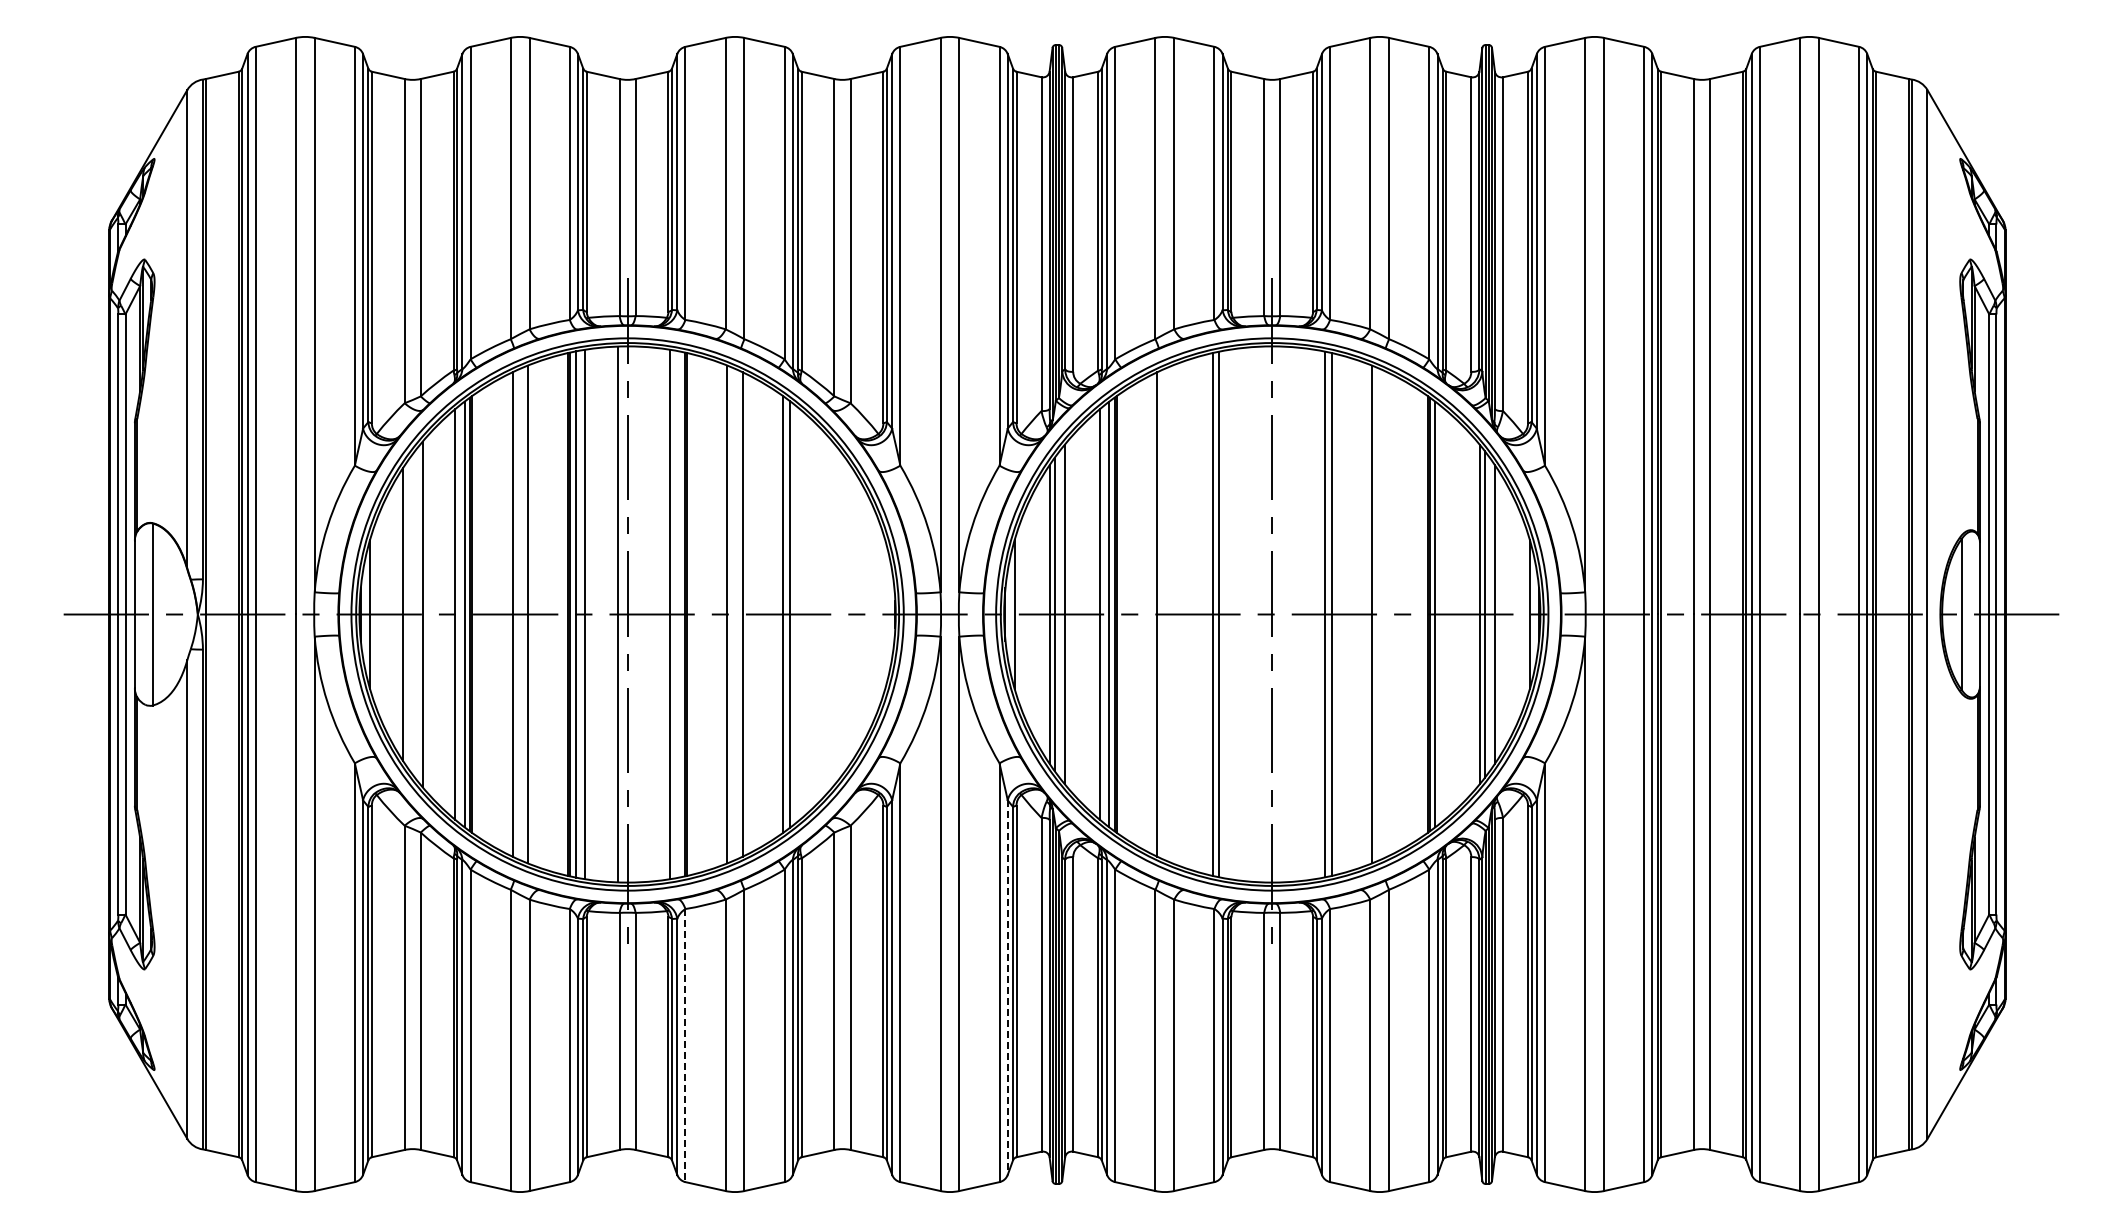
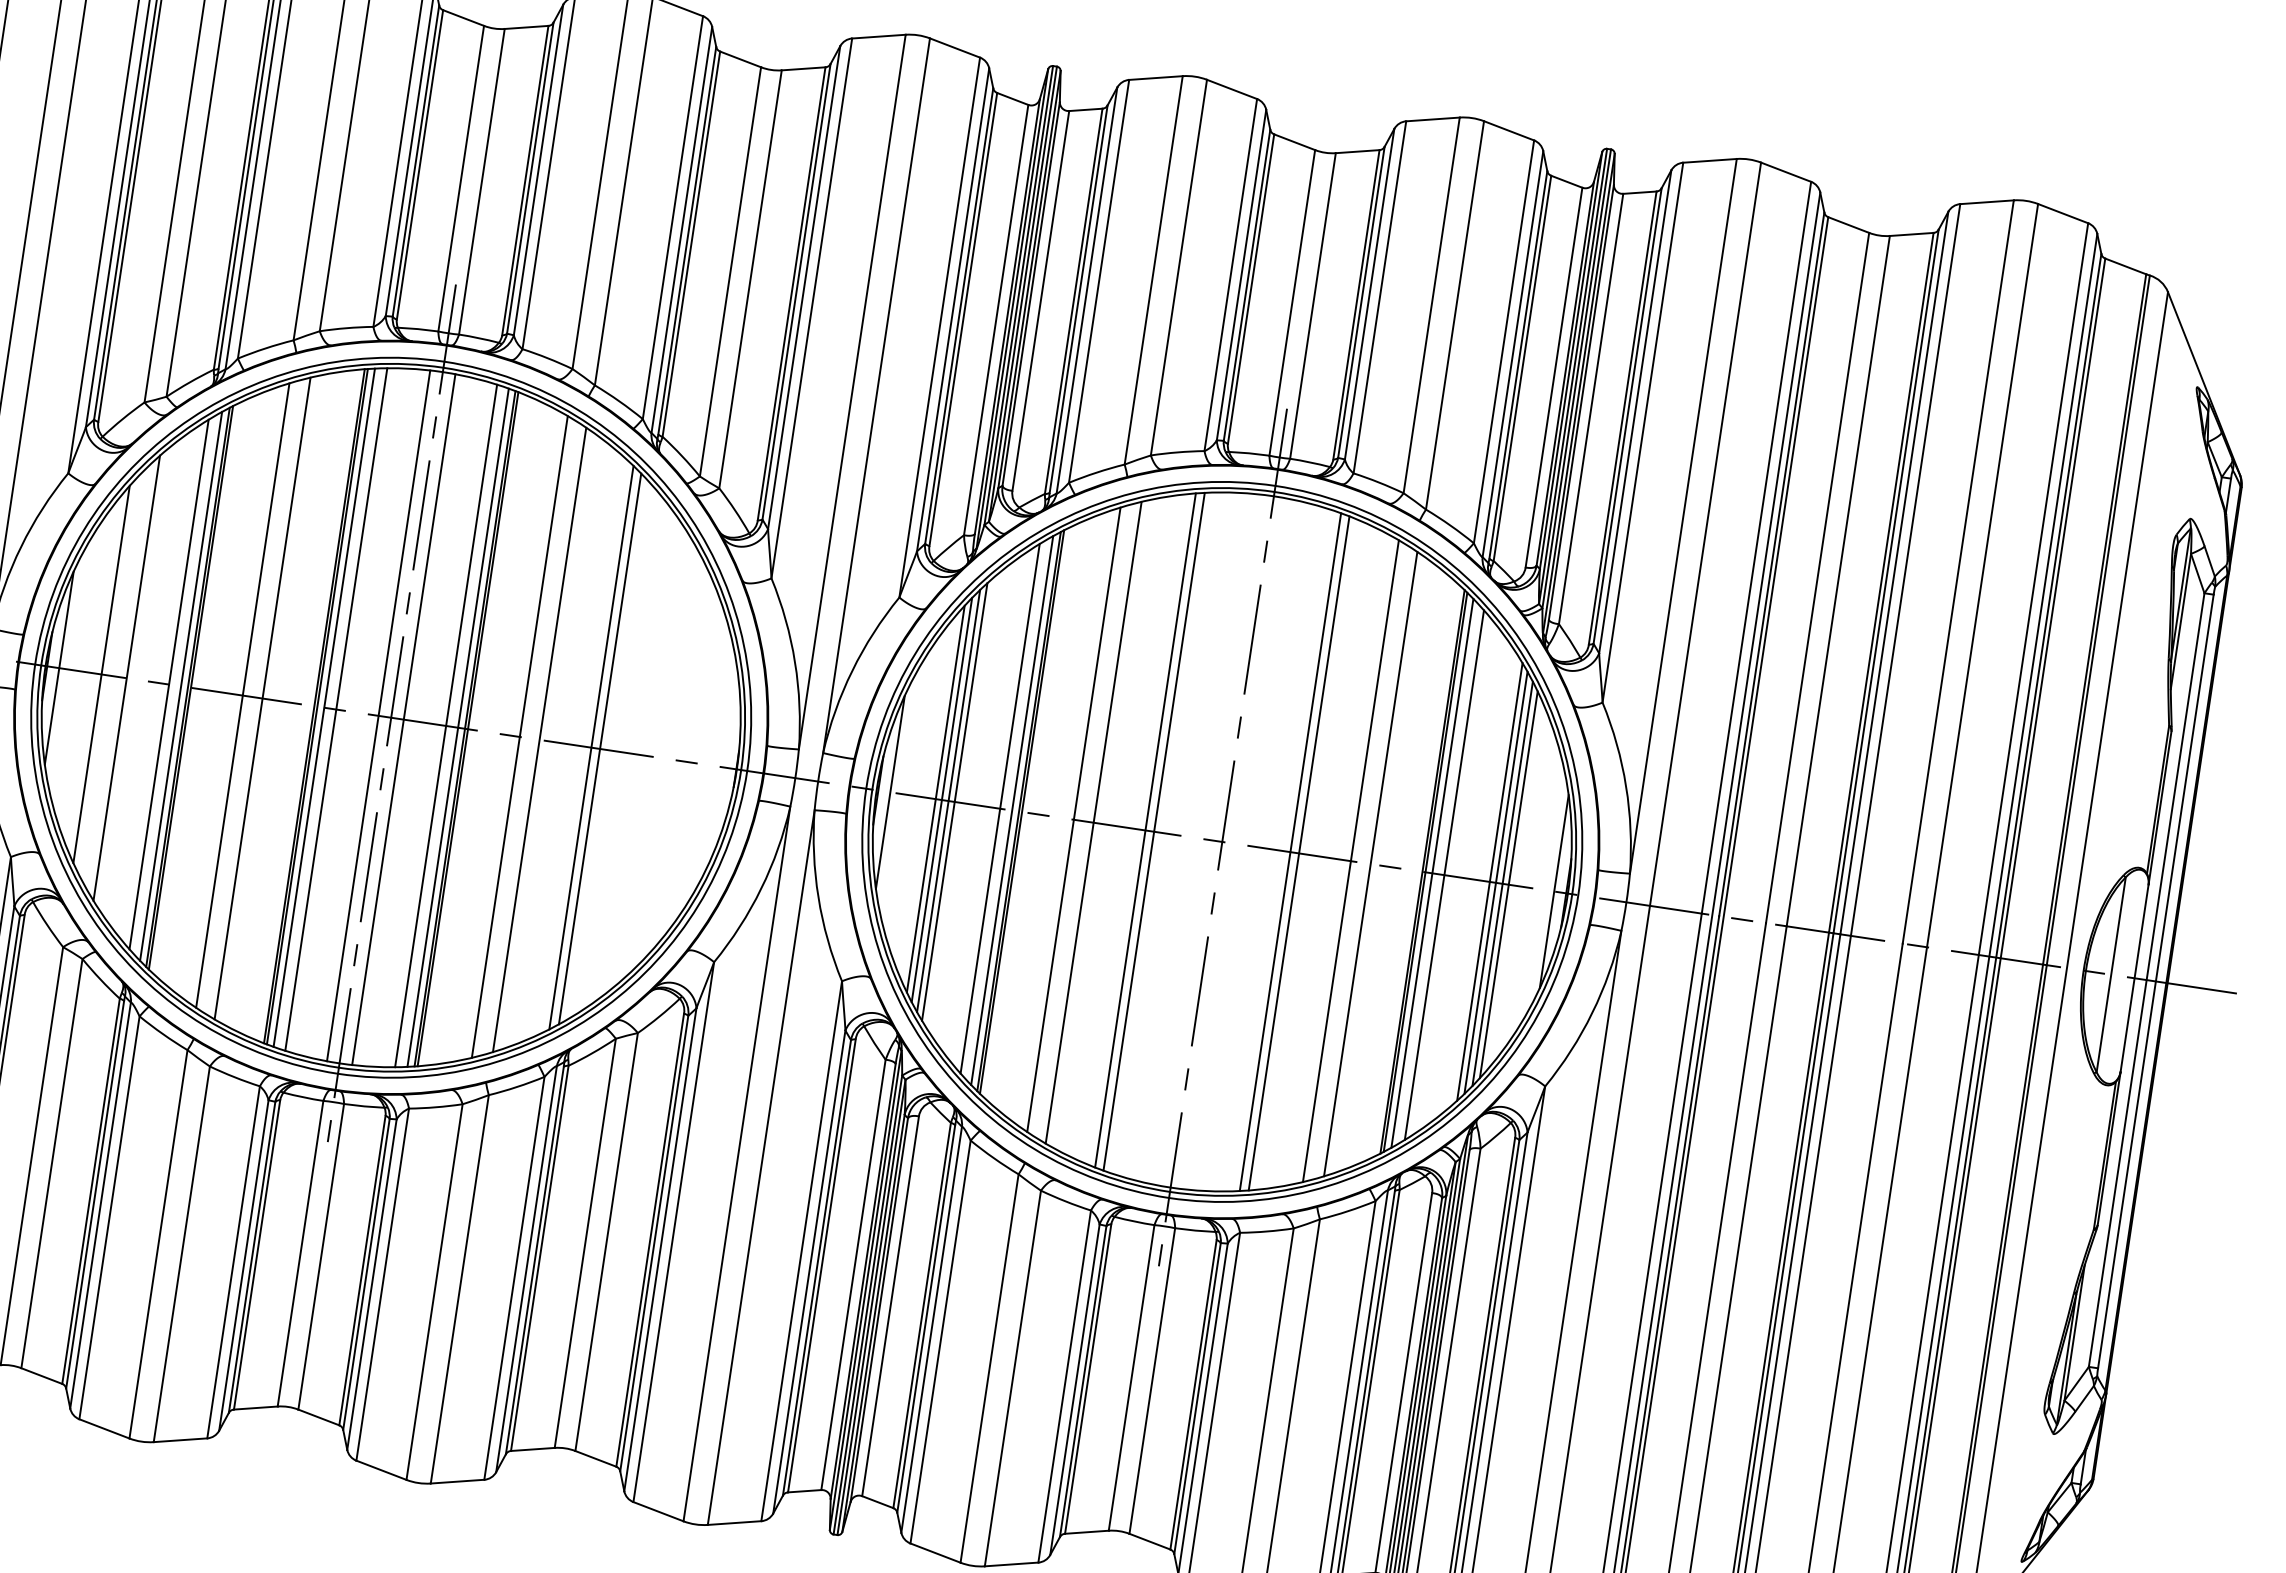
line: (637, 614) -> (403, 719), added
line: (679, 614) -> (458, 727), added
line: (1059, 614) -> (947, 800), added
line: (1172, 614) -> (1093, 822), added
line: (1387, 614) -> (1370, 864), added
line: (1444, 614) -> (1444, 875), added
line: (1489, 614) -> (1502, 883), added
line: (1007, 988) -> (808, 1273), dashed -> solid
line: (685, 1045) -> (382, 1284), dashed -> solid

